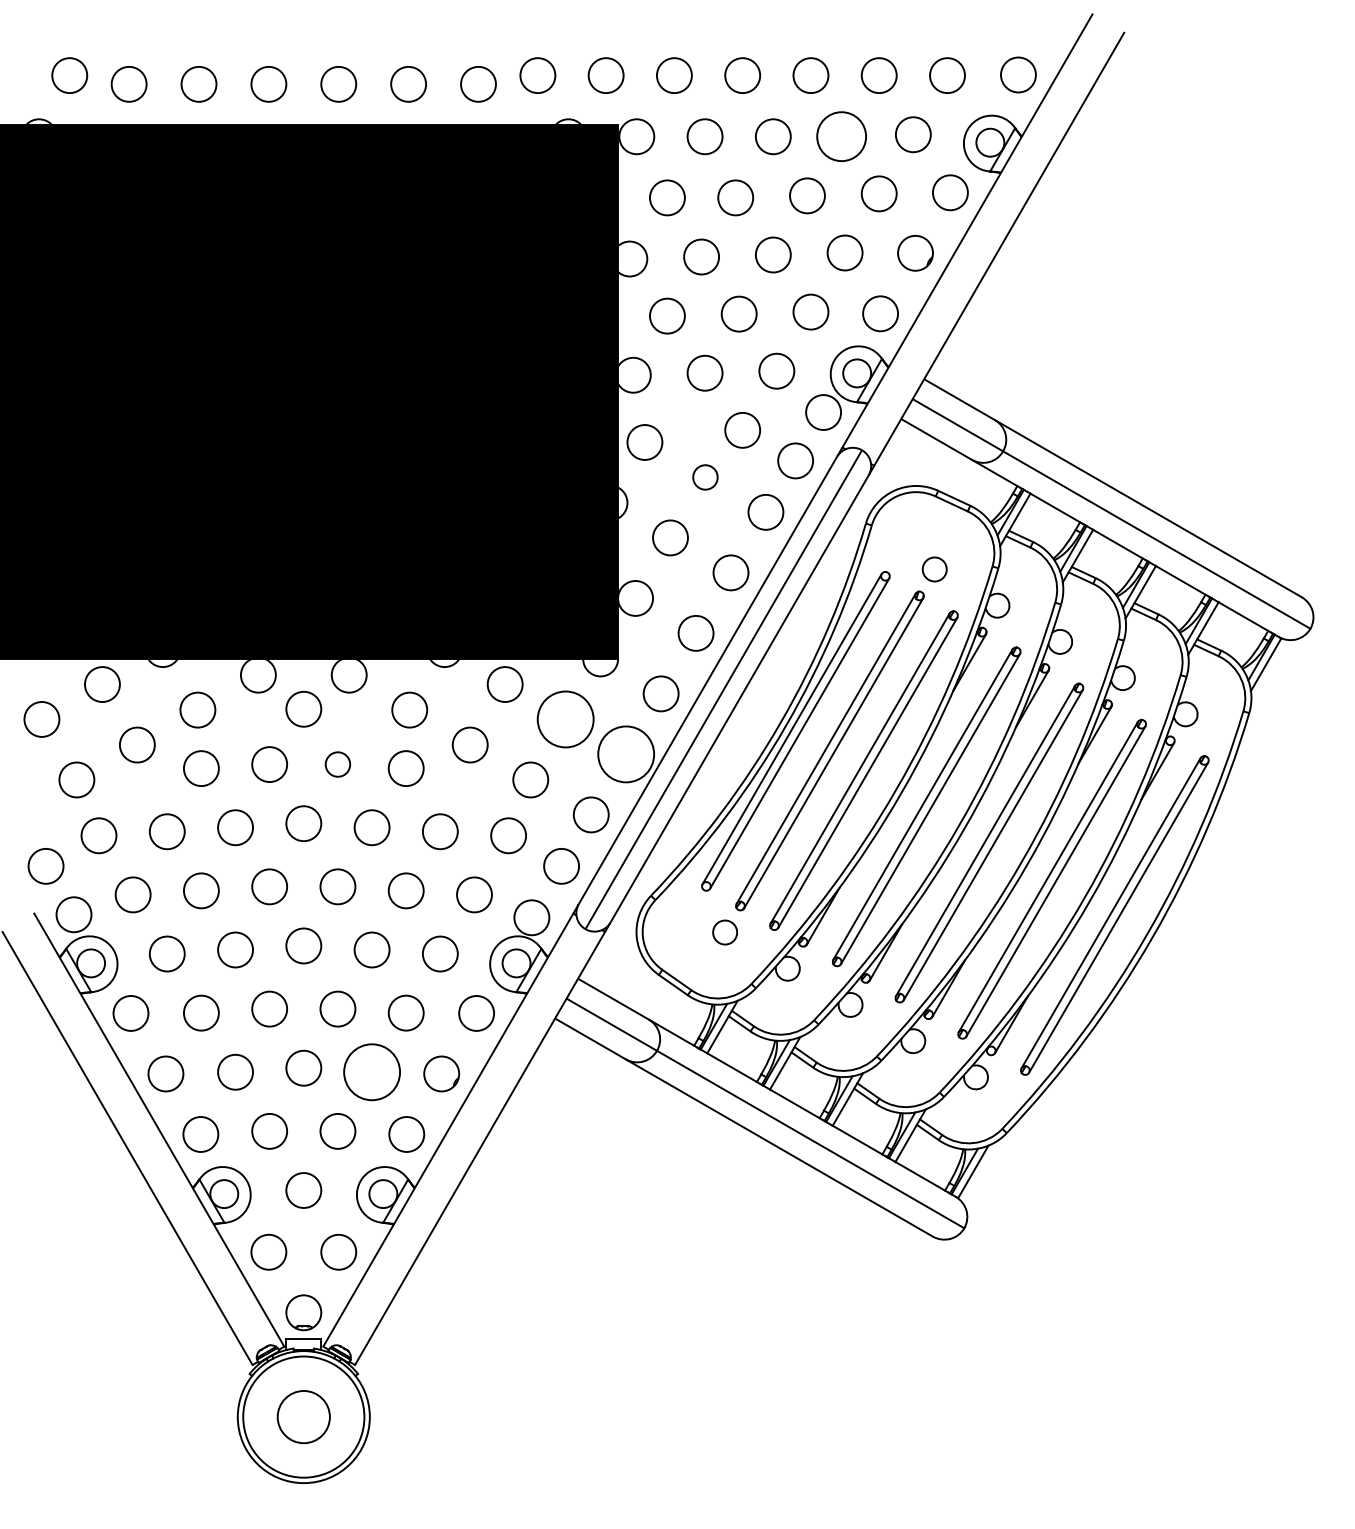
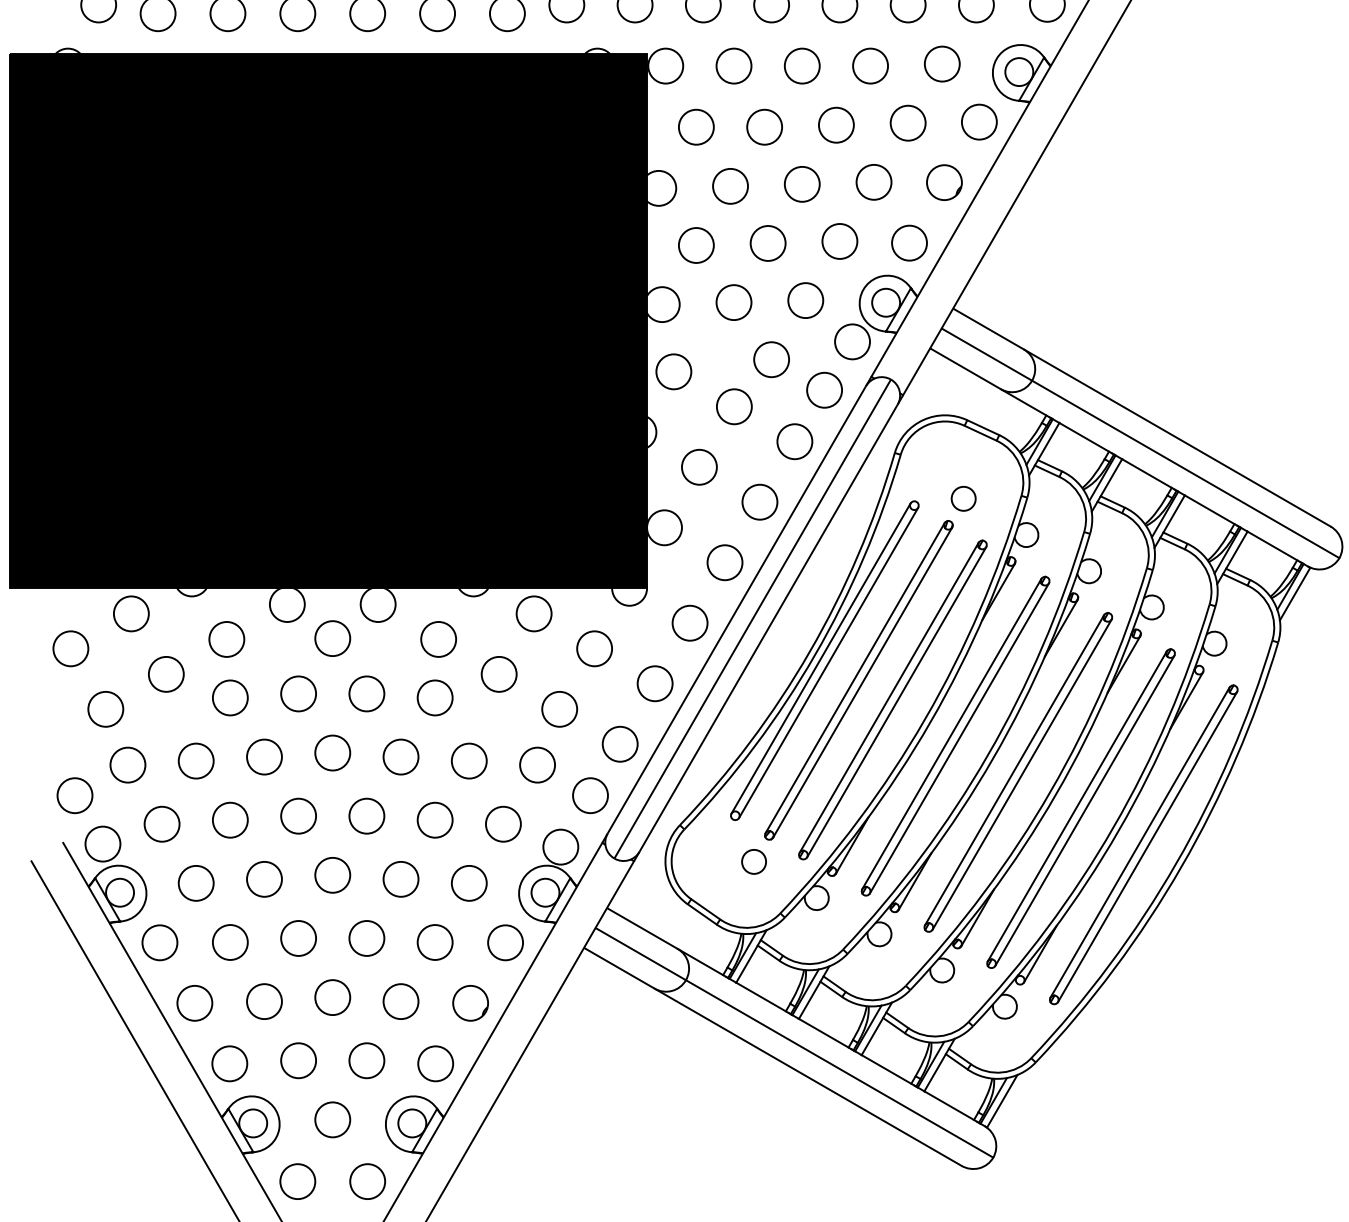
circle: (841, 136) -> (870, 65), size x0.71
circle: (705, 477) -> (734, 406), size x1.43
circle: (565, 719) -> (594, 648), size x0.62
circle: (625, 753) -> (654, 682), size x0.62
circle: (337, 764) -> (366, 693), size x1.43
circle: (371, 1071) -> (400, 1000), size x0.62

